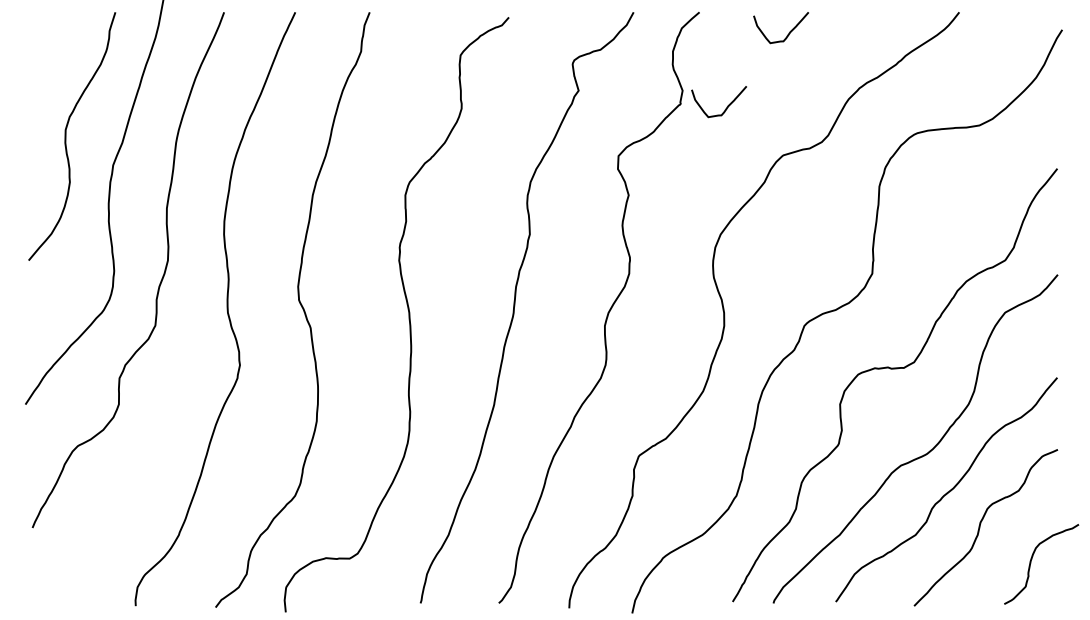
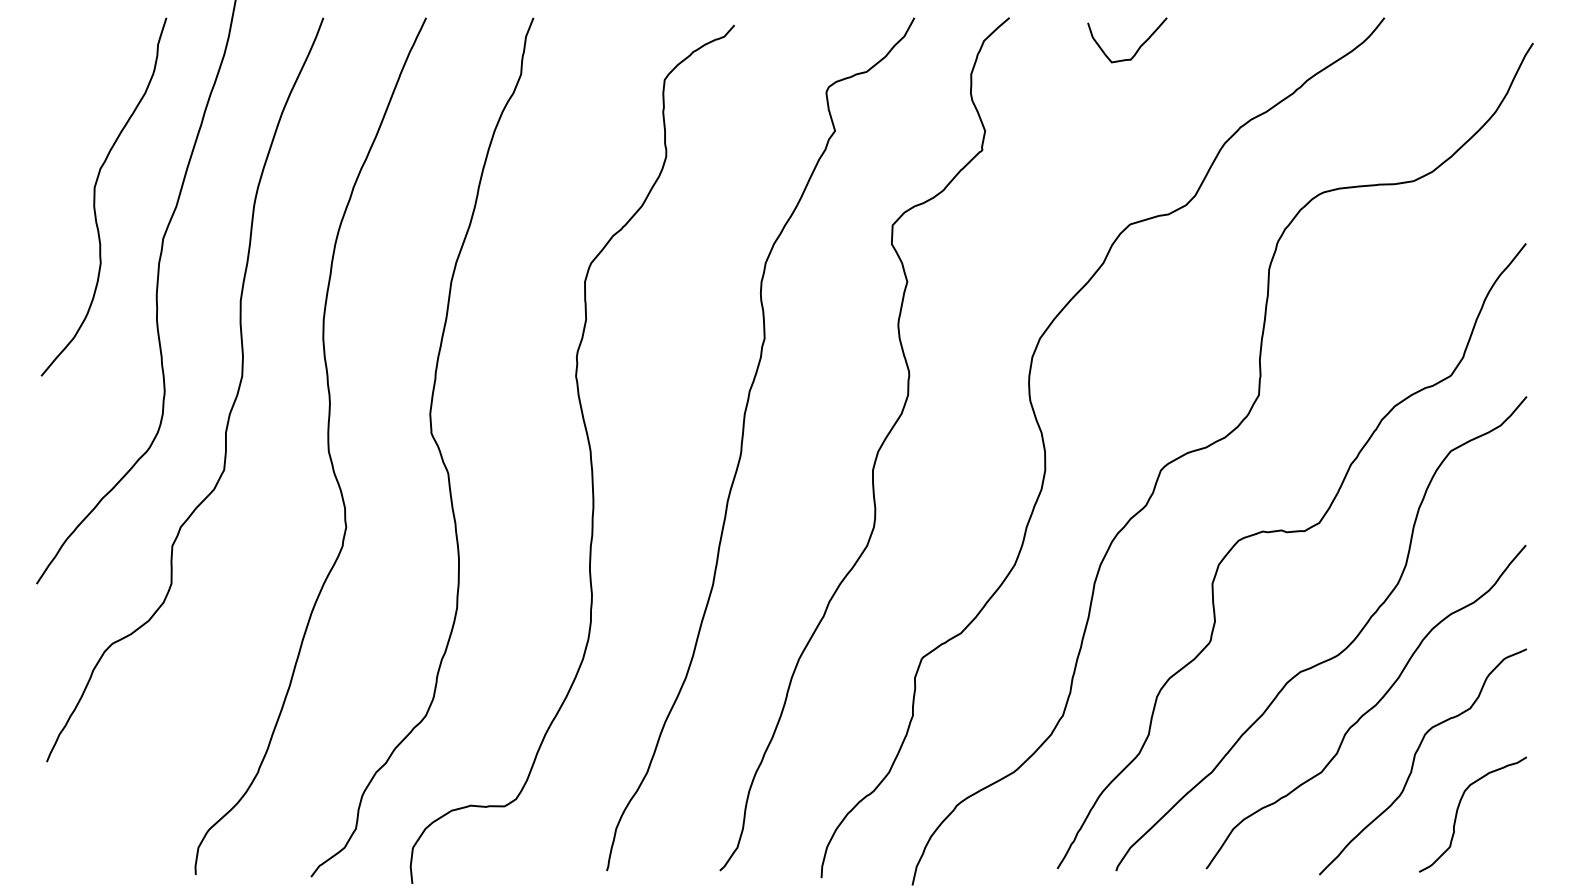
curve: (725, 108) -> (1047, 156), removed
curve: (1031, 563) -> (1458, 813), moved

